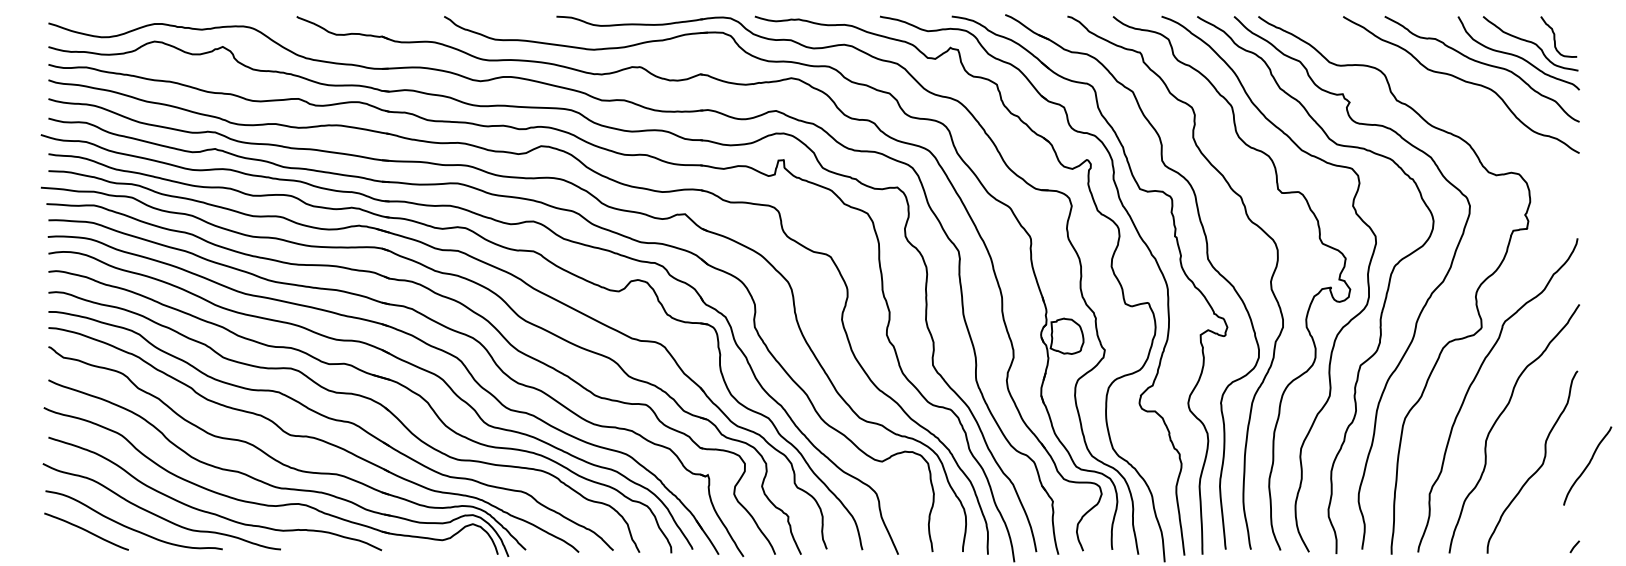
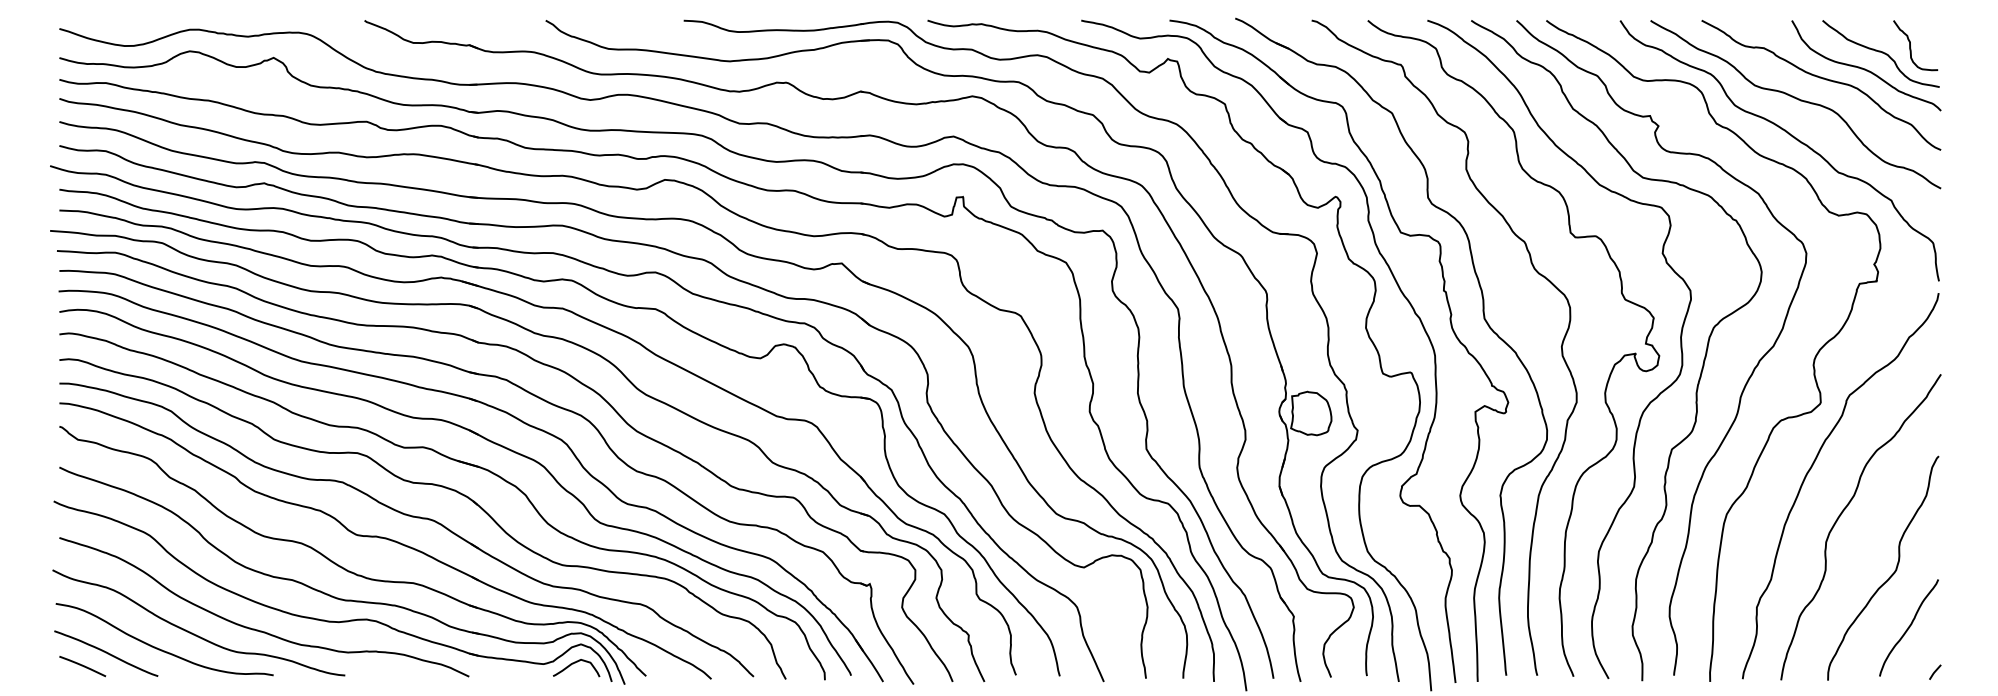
curve: (1456, 110) -> (1789, 135), added
curve: (1587, 465) -> (1908, 627), moved
curve: (466, 540) -> (573, 664), added
line: (67, 542) -> (82, 666), added

